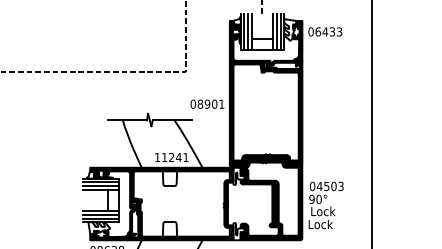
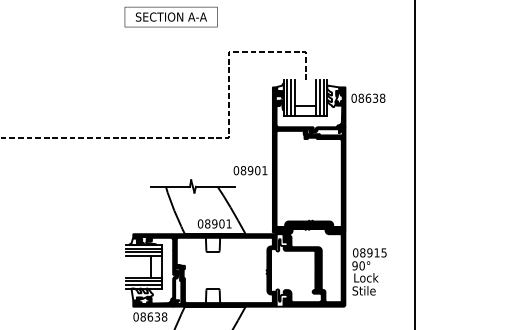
text: (328, 31) -> (371, 97), 06433 -> 08638
text: (167, 157) -> (210, 223), 11241 -> 08901
text: (329, 186) -> (372, 252), 04503 -> 08915
text: (320, 224) -> (363, 290), Lock -> Stile

